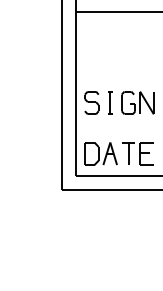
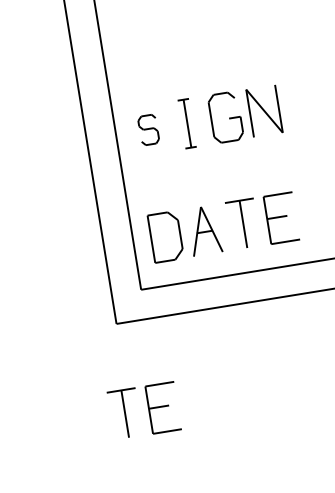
part: (91, 102) -> (147, 129), size x0.6
part: (68, 232) -> (143, 410), added

